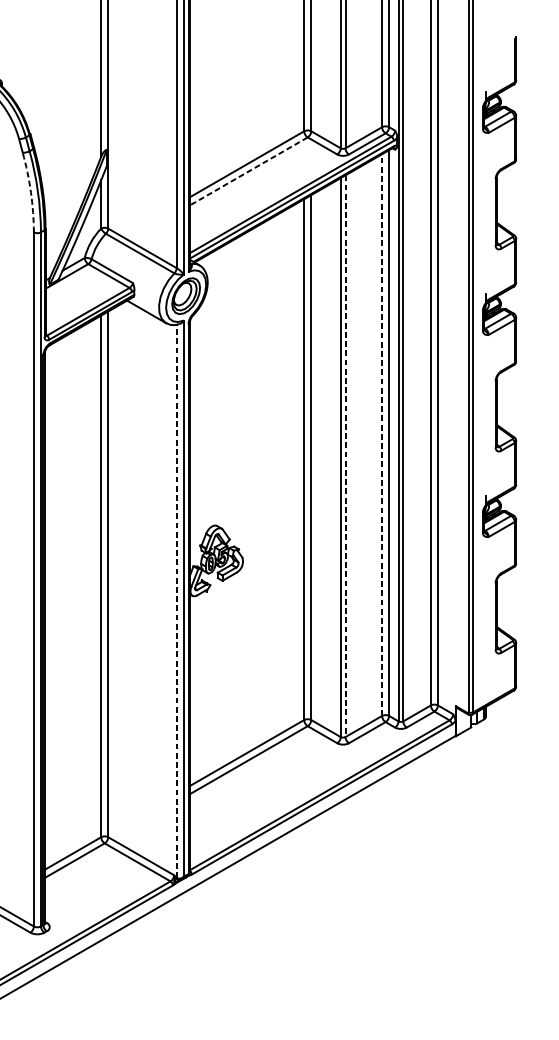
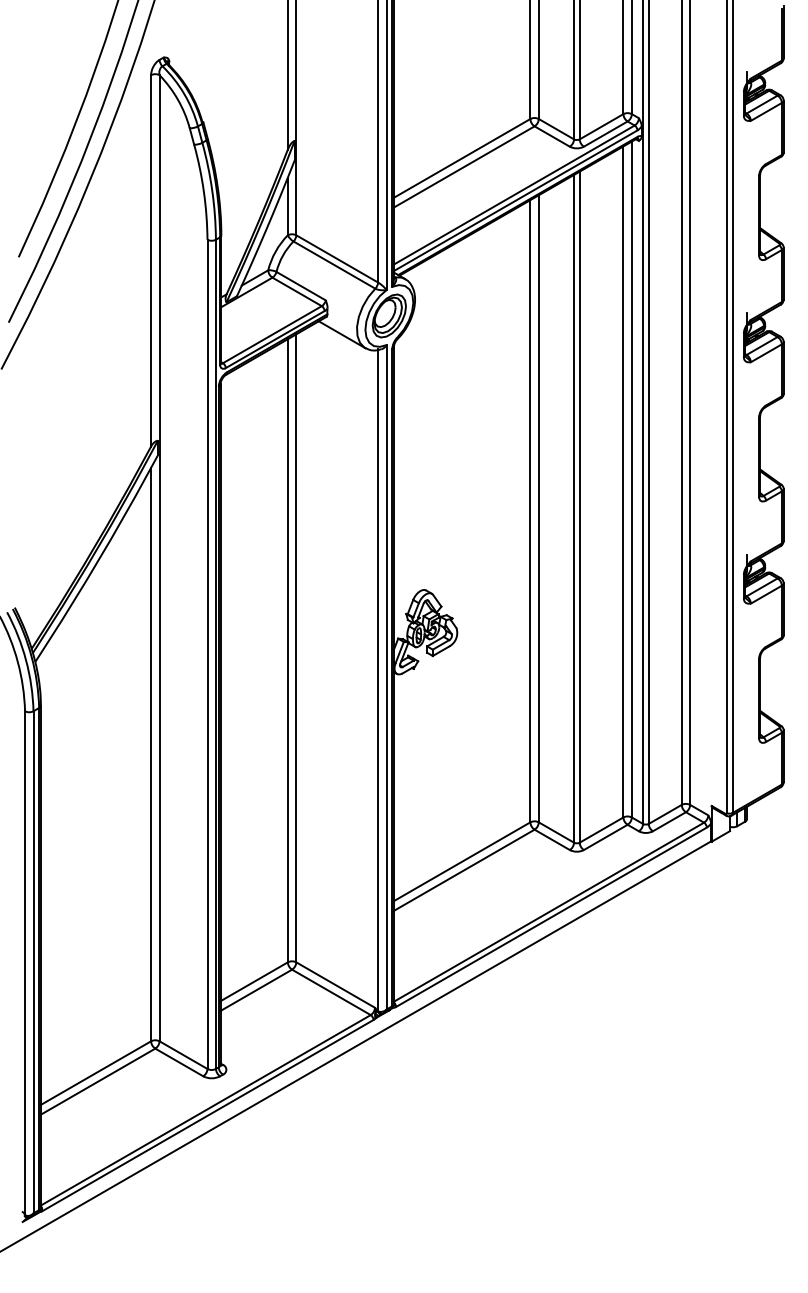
line: (248, 171) -> (463, 167), dashed -> solid
arc: (30, 191) -> (203, 191), dashed -> solid
line: (382, 434) -> (623, 481), dashed -> solid
line: (345, 456) -> (579, 507), dashed -> solid
line: (177, 600) -> (378, 679), dashed -> solid

